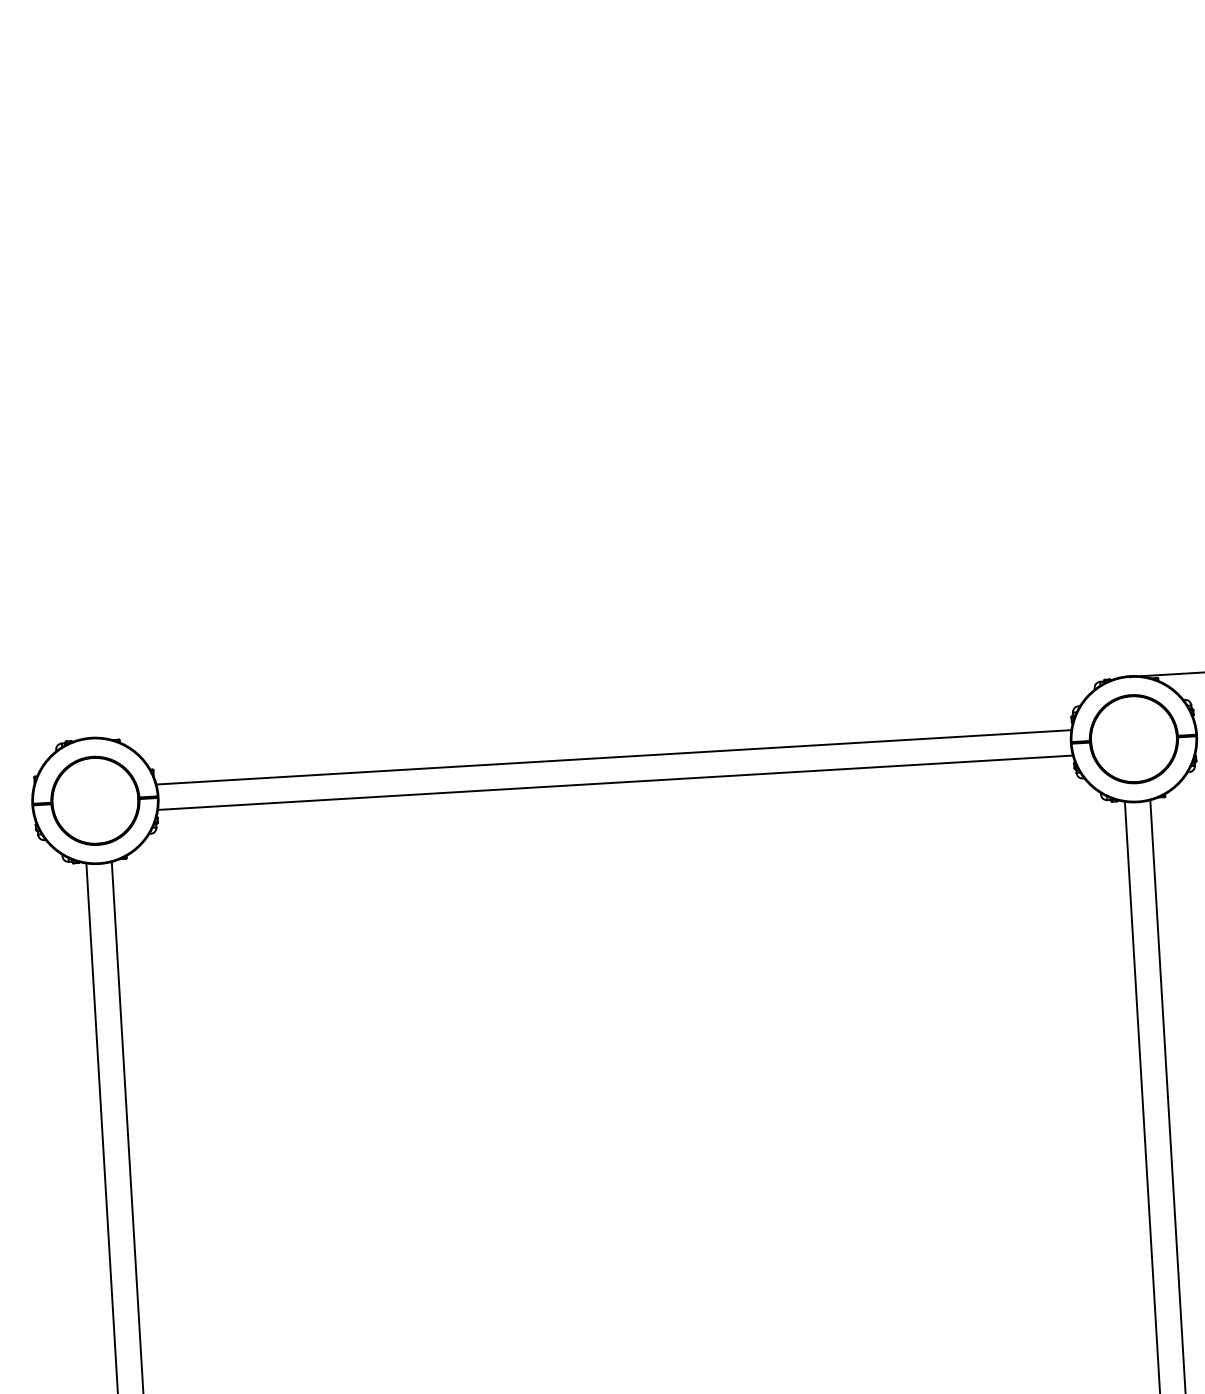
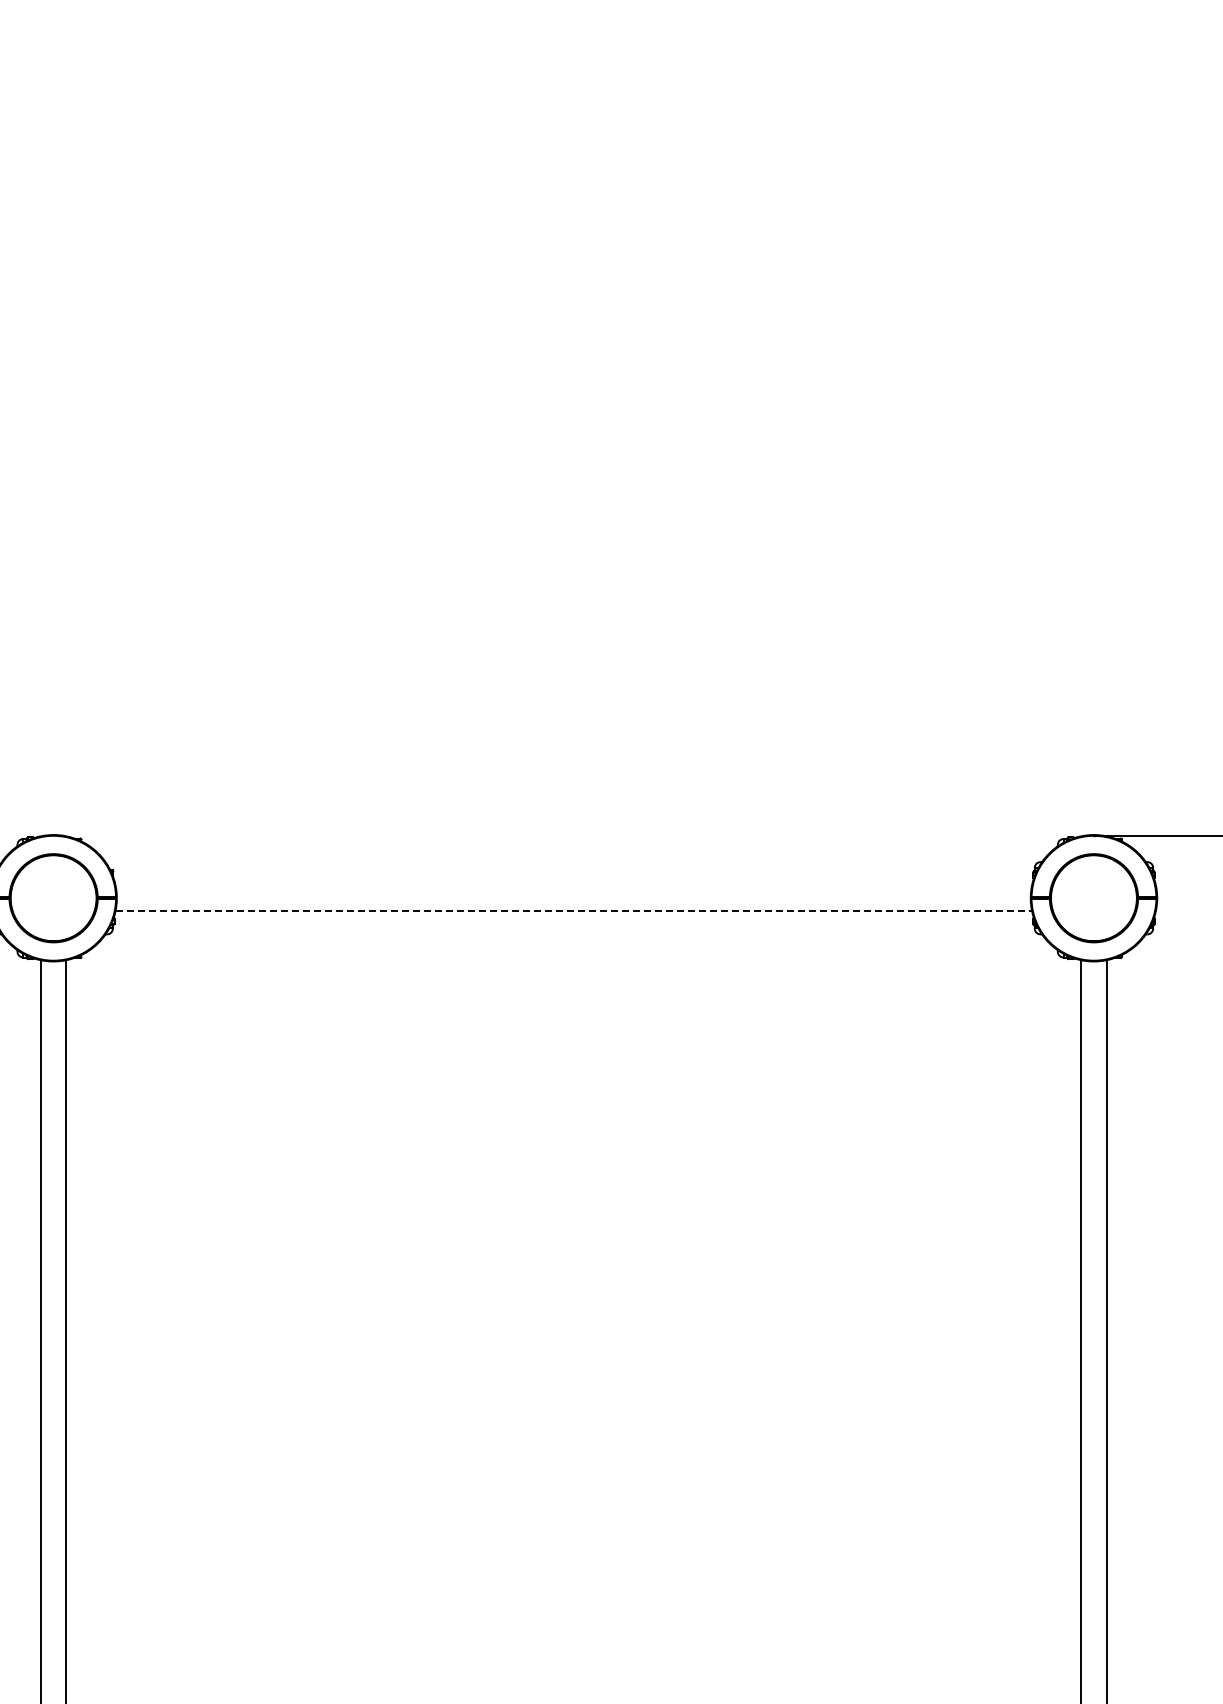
line: (613, 757) -> (573, 885), removed
line: (616, 782) -> (574, 910), solid -> dashed

